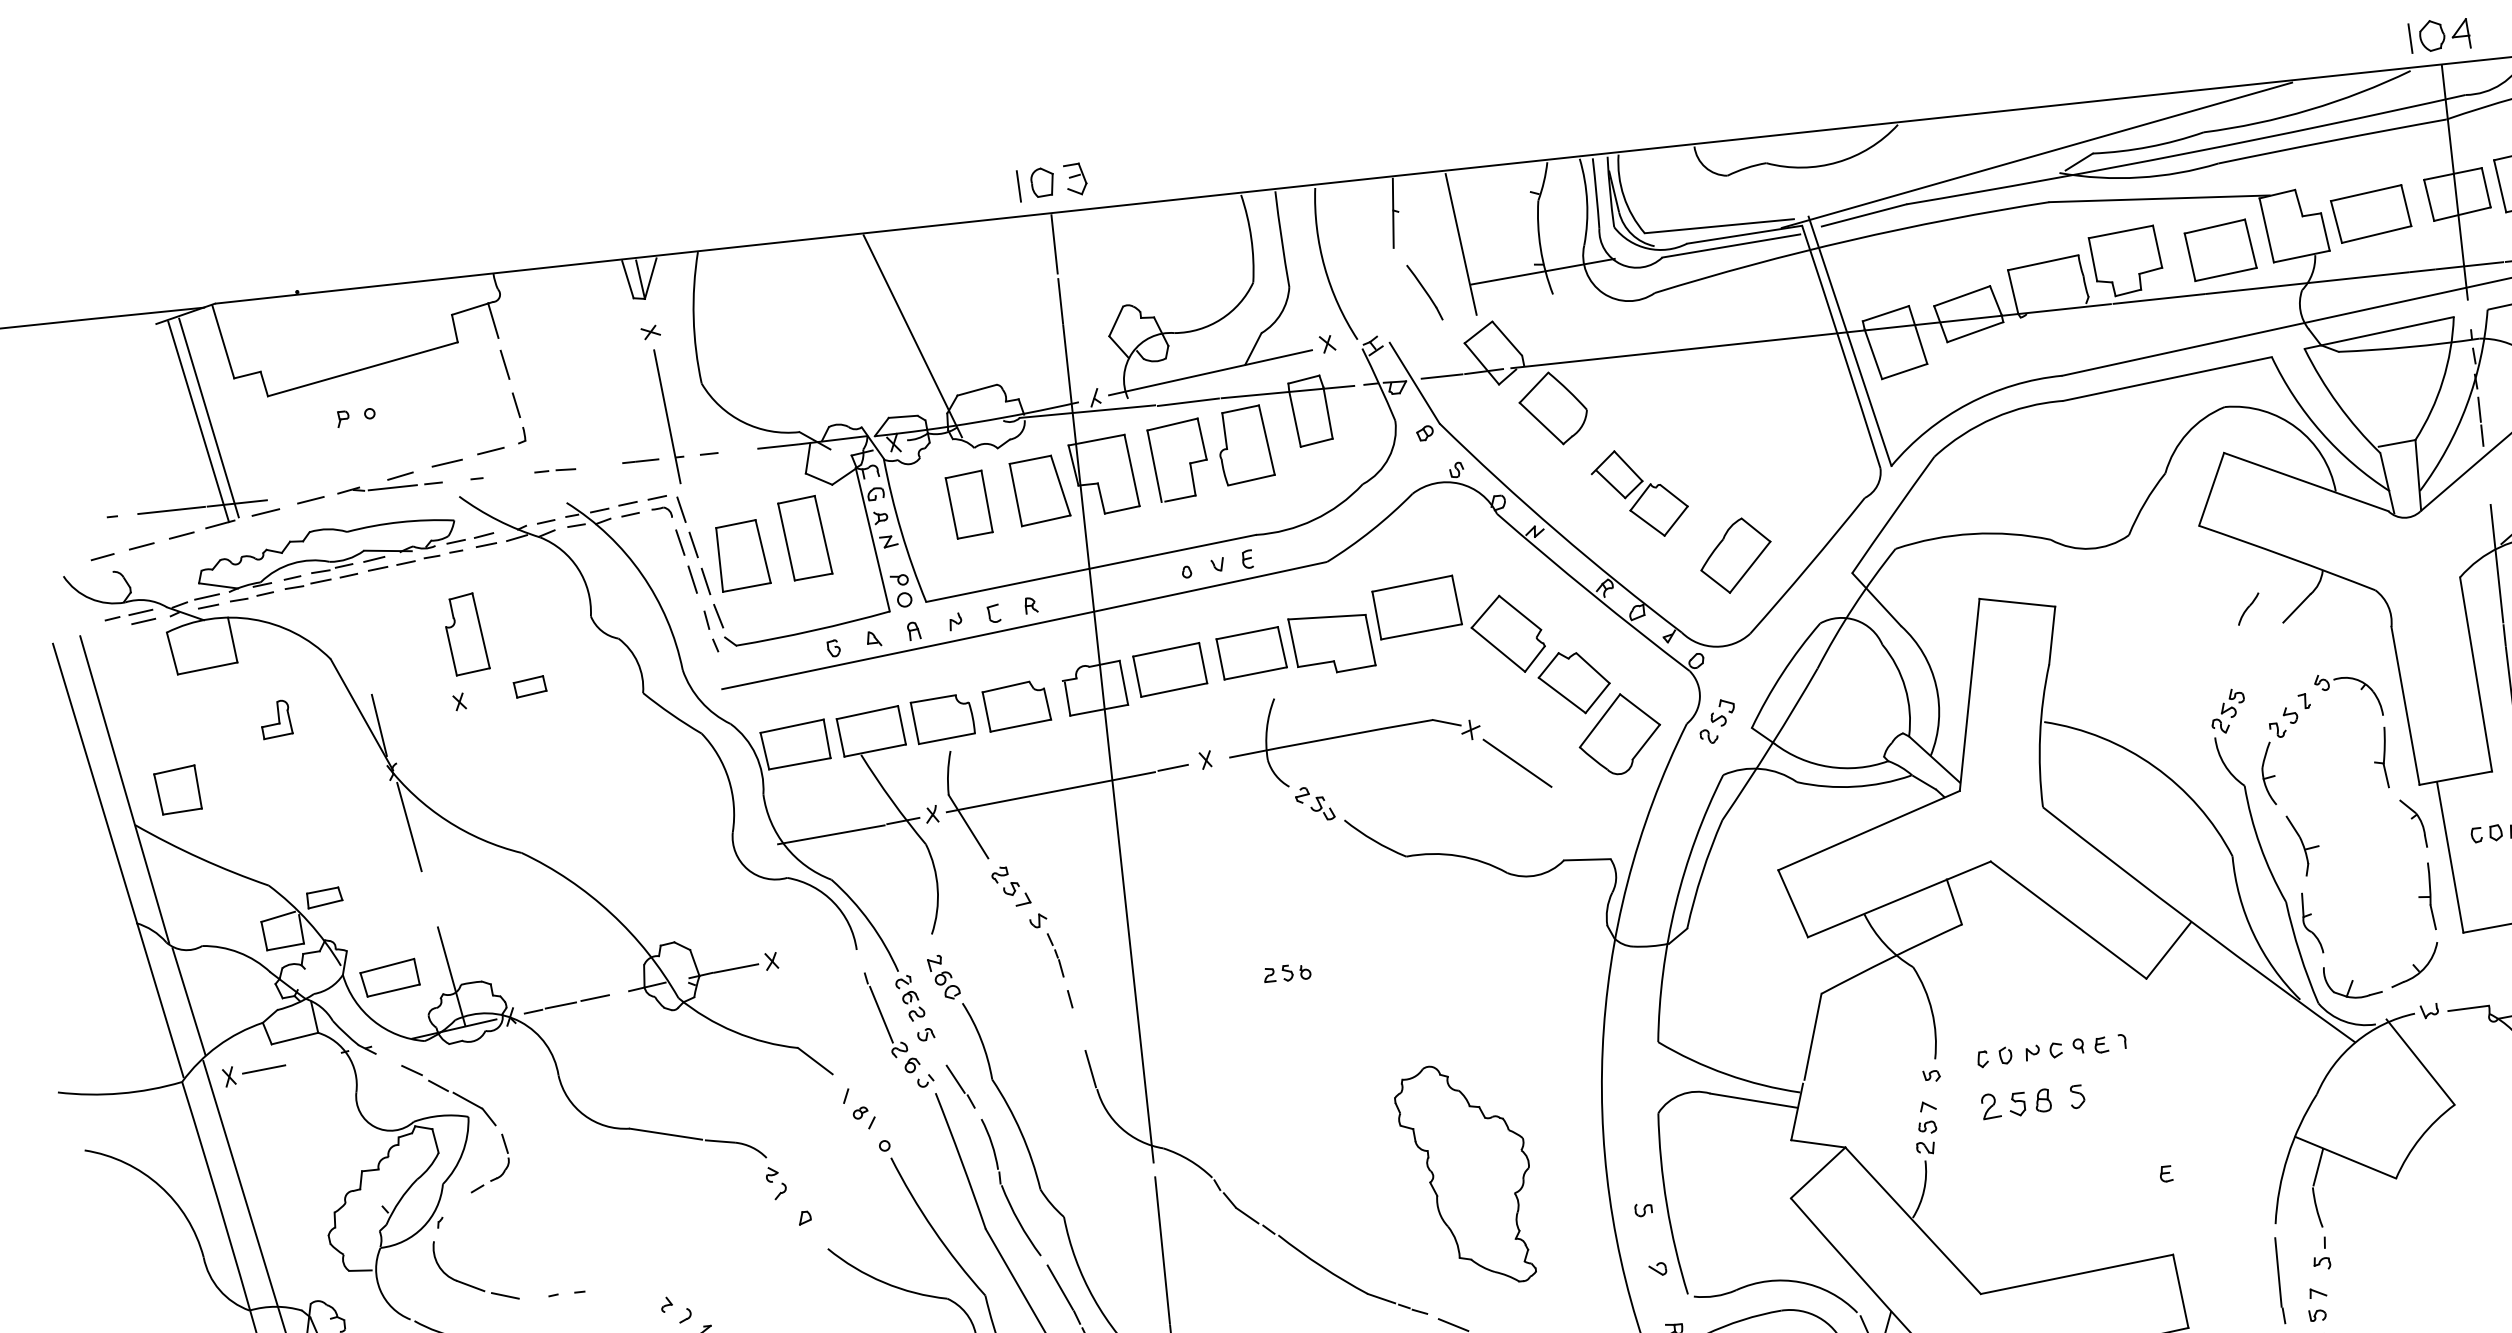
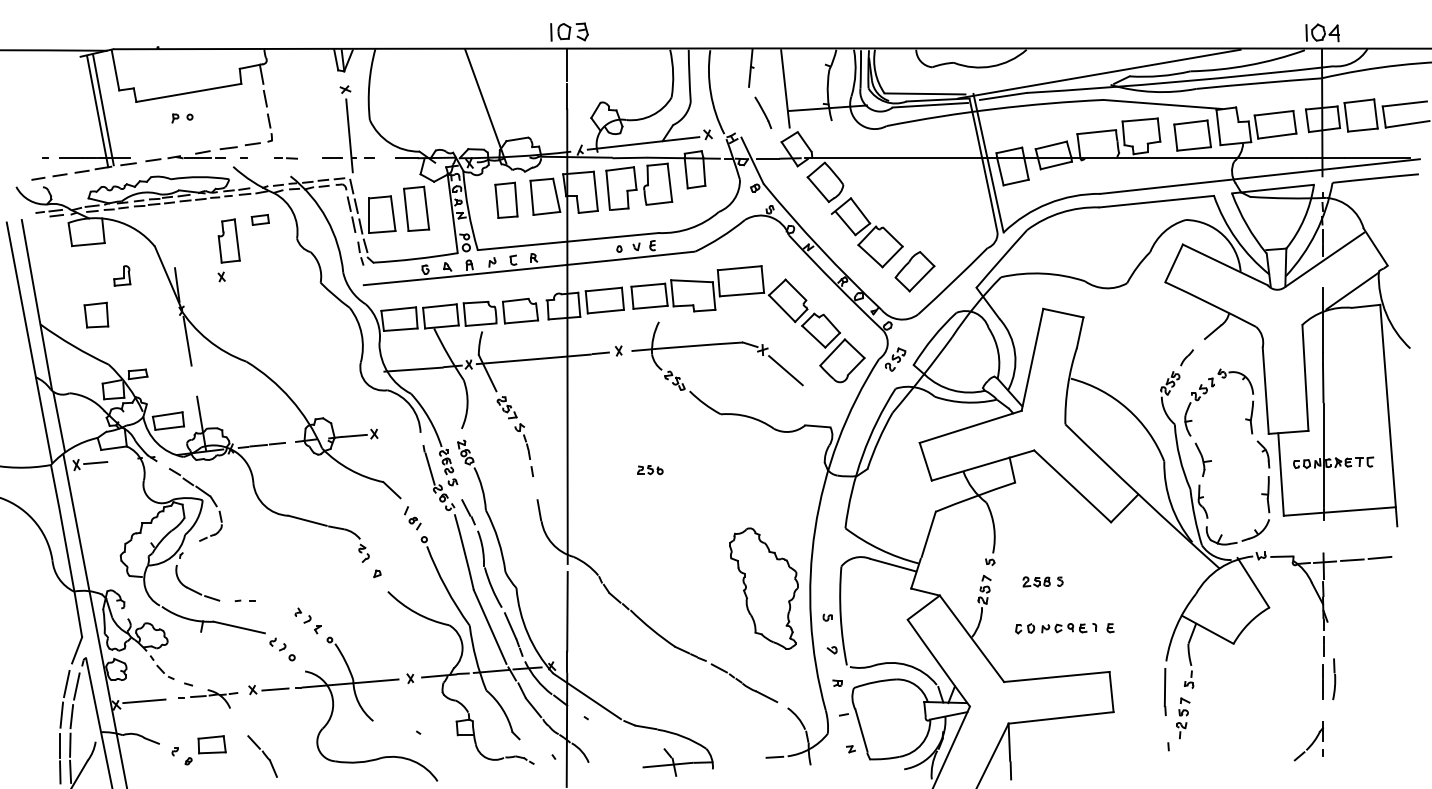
part: (1638, 492) -> (866, 232), size x1.43
part: (2247, 608) -> (1186, 357), moved
part: (528, 686) -> (259, 219), moved
part: (177, 788) -> (96, 314), moved
part: (2052, 1050) -> (1056, 628), moved
part: (2031, 1101) -> (1042, 581), size x0.71
part: (1465, 1174) -> (763, 588), moved

